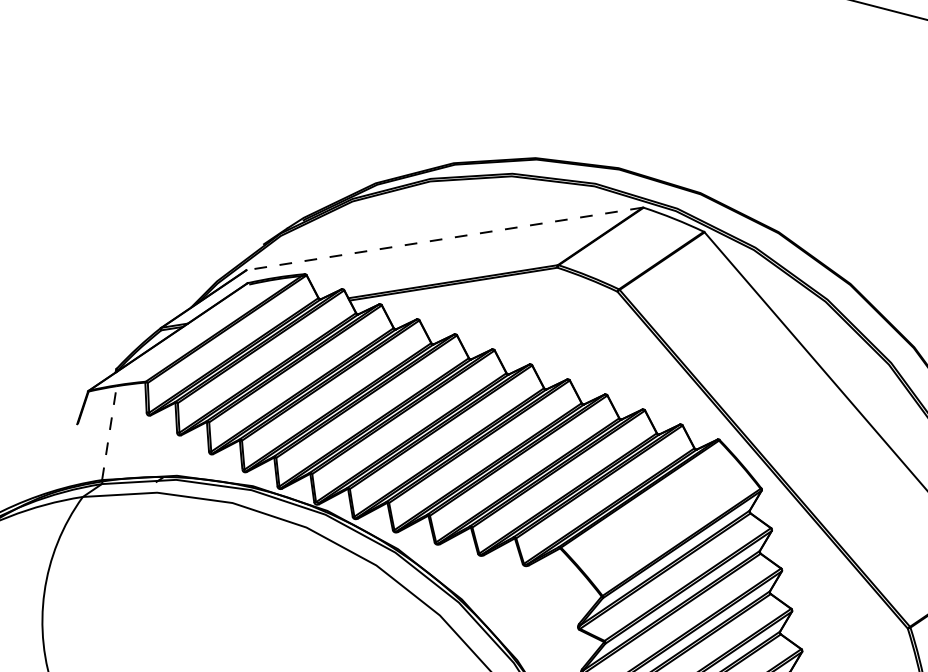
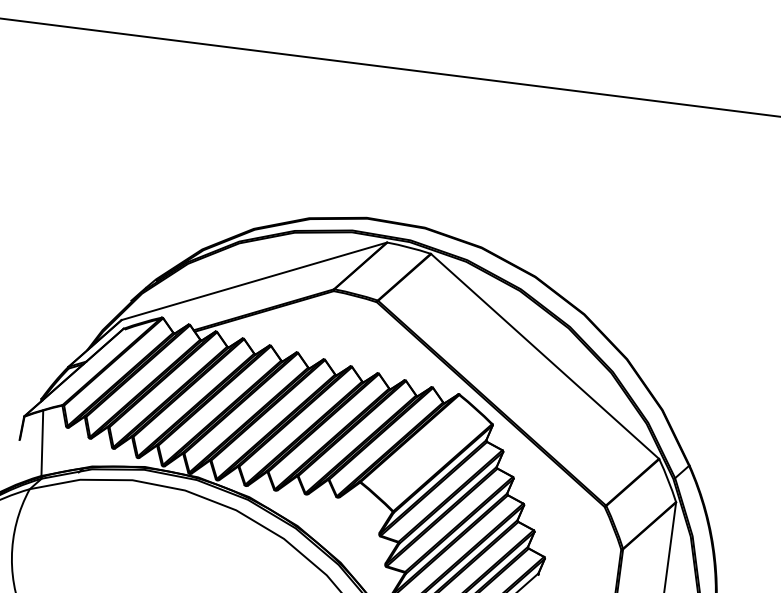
line: (443, 239) -> (253, 281), dashed -> solid
line: (109, 433) -> (42, 443), dashed -> solid

